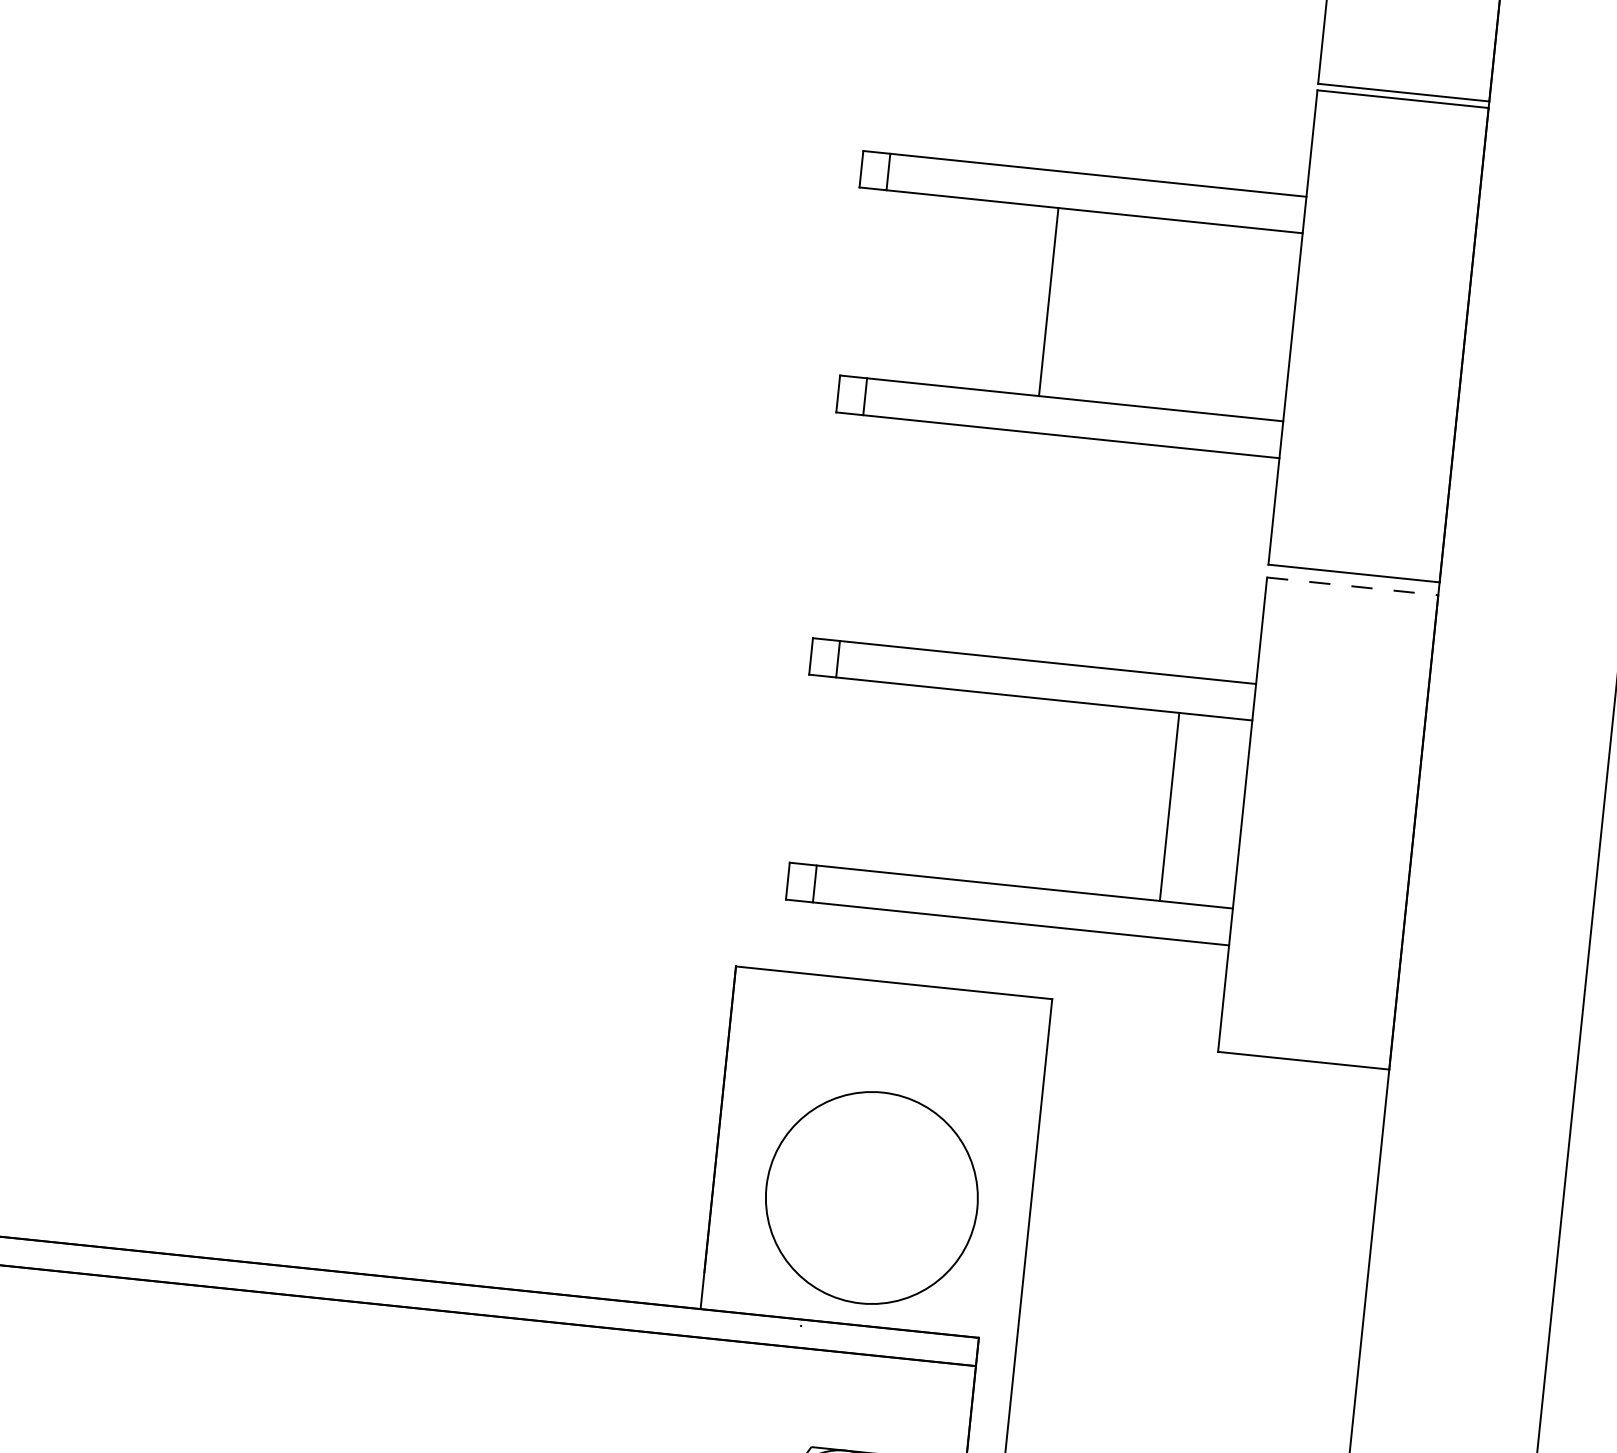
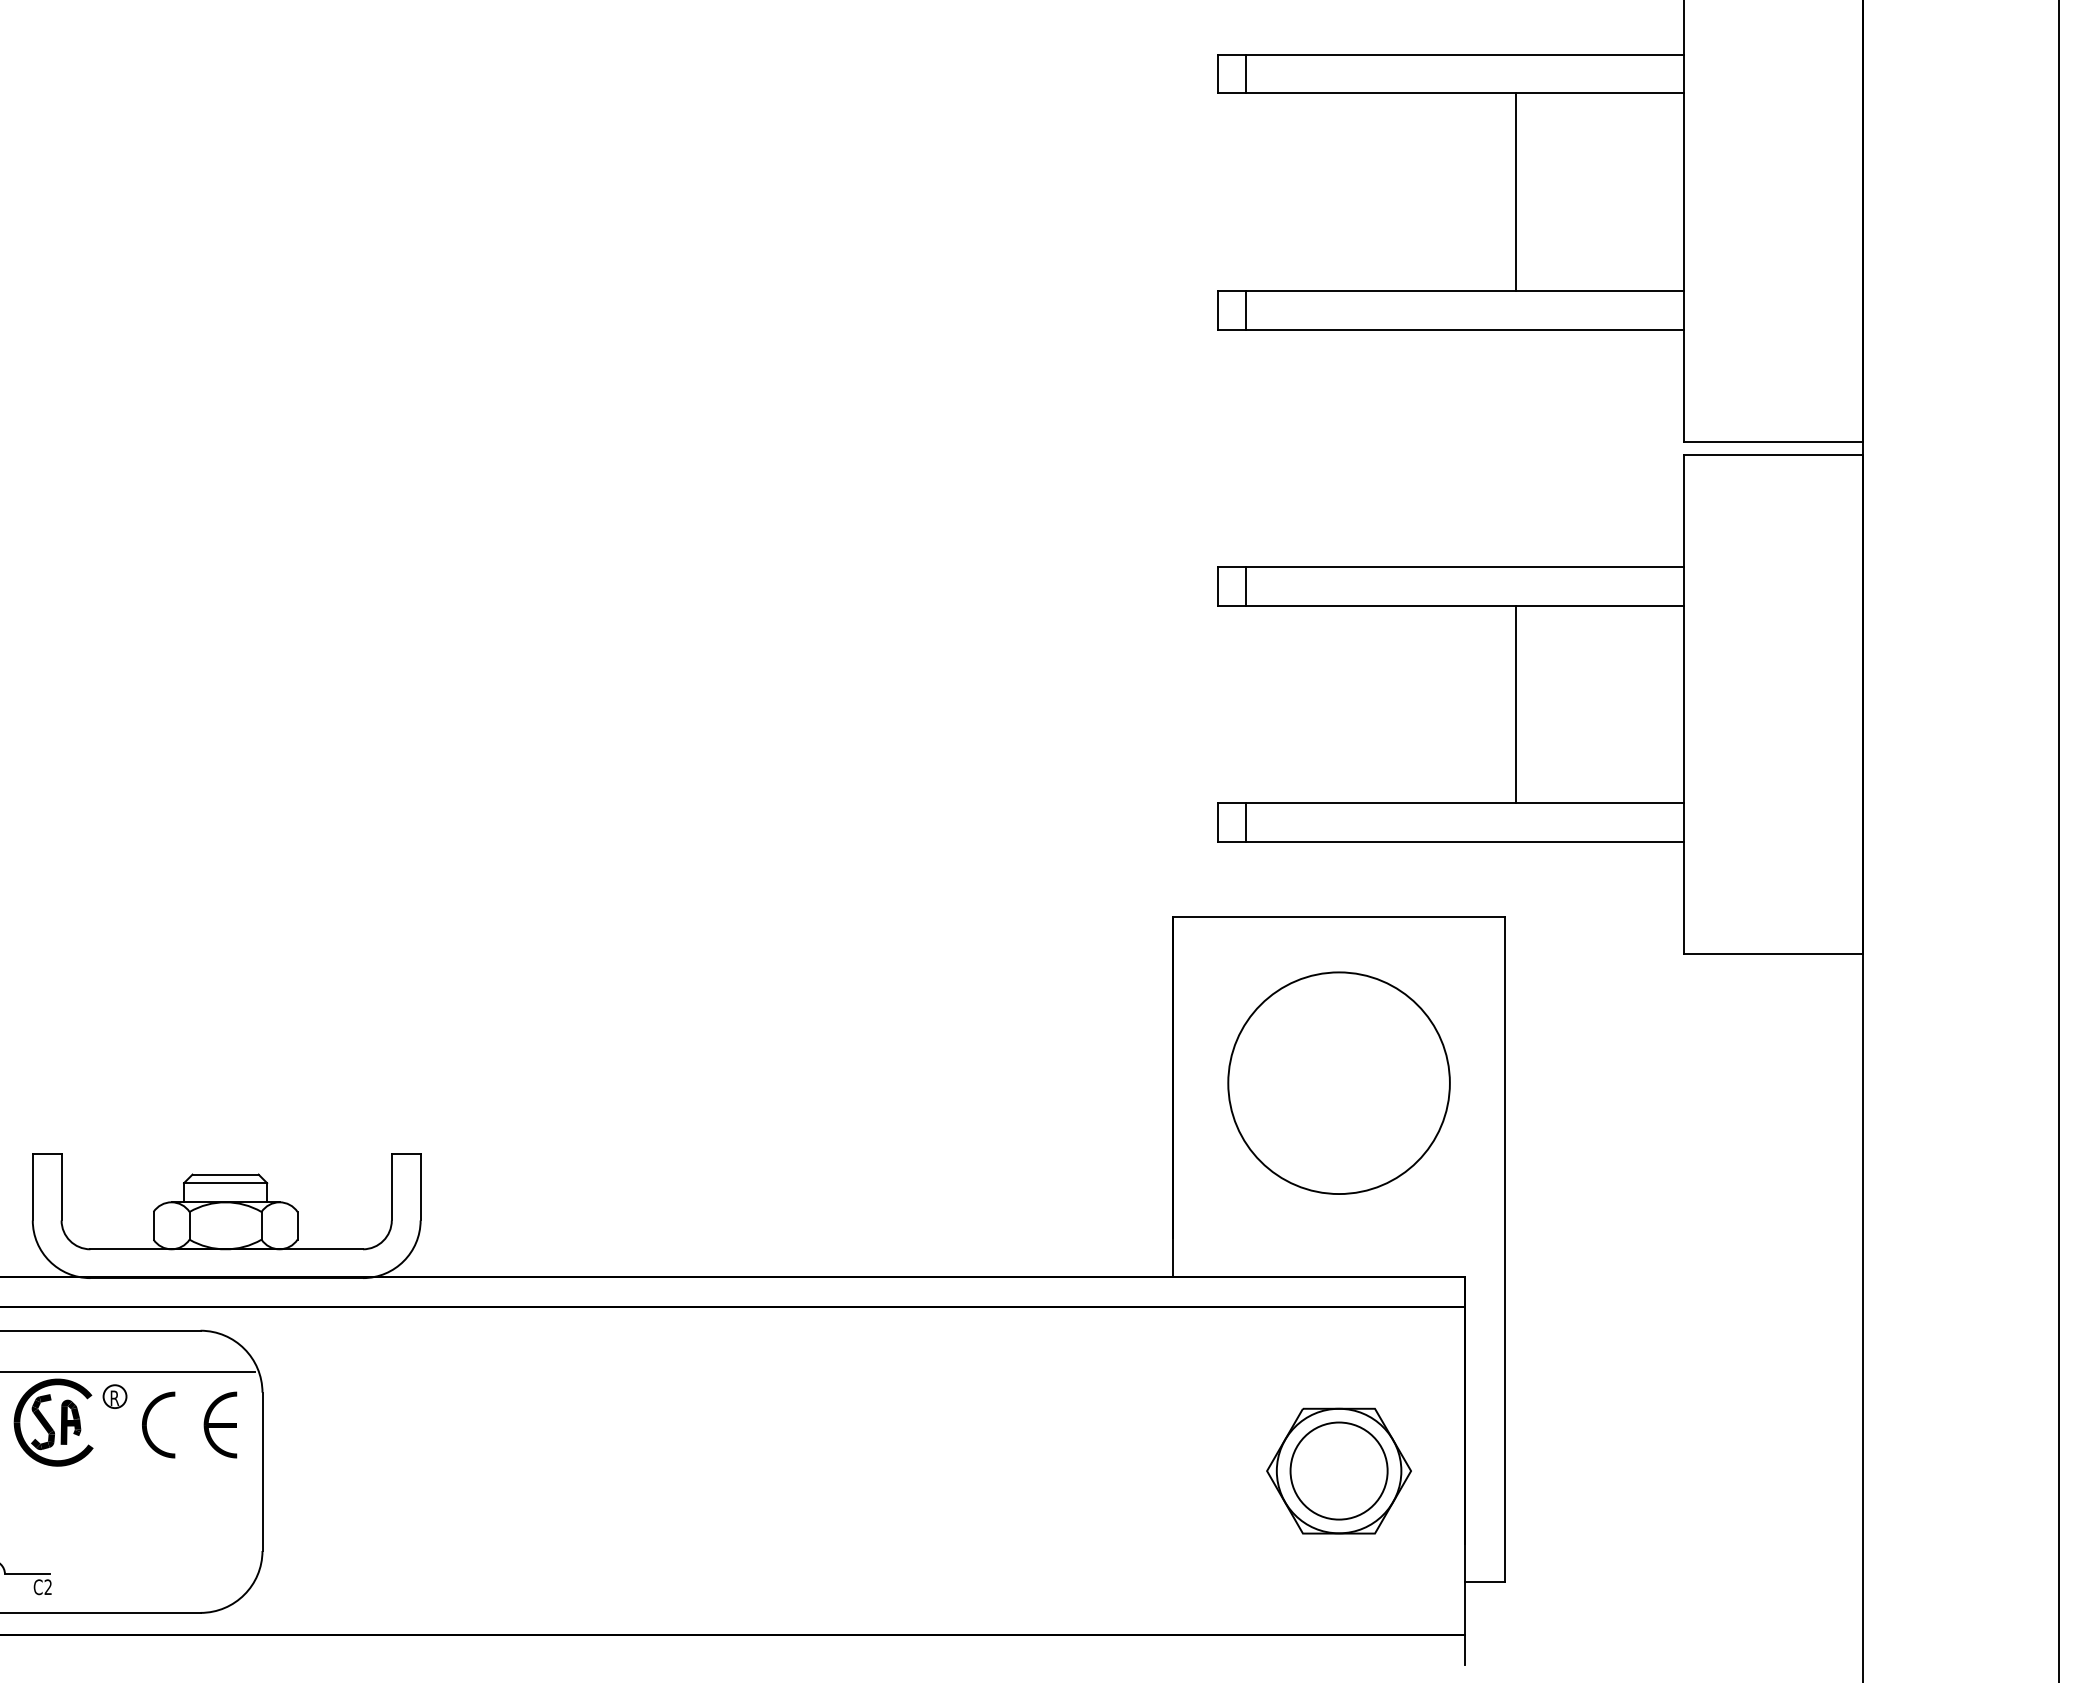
line: (1048, 302) -> (1515, 192), moved
line: (1352, 586) -> (1773, 455), dashed -> solid
line: (1169, 806) -> (1515, 704), moved
circle: (871, 1197) -> (1338, 1082), moved

